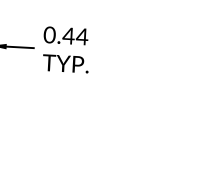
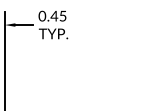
text: (81, 35) -> (62, 15), 0.44 -> 0.45

